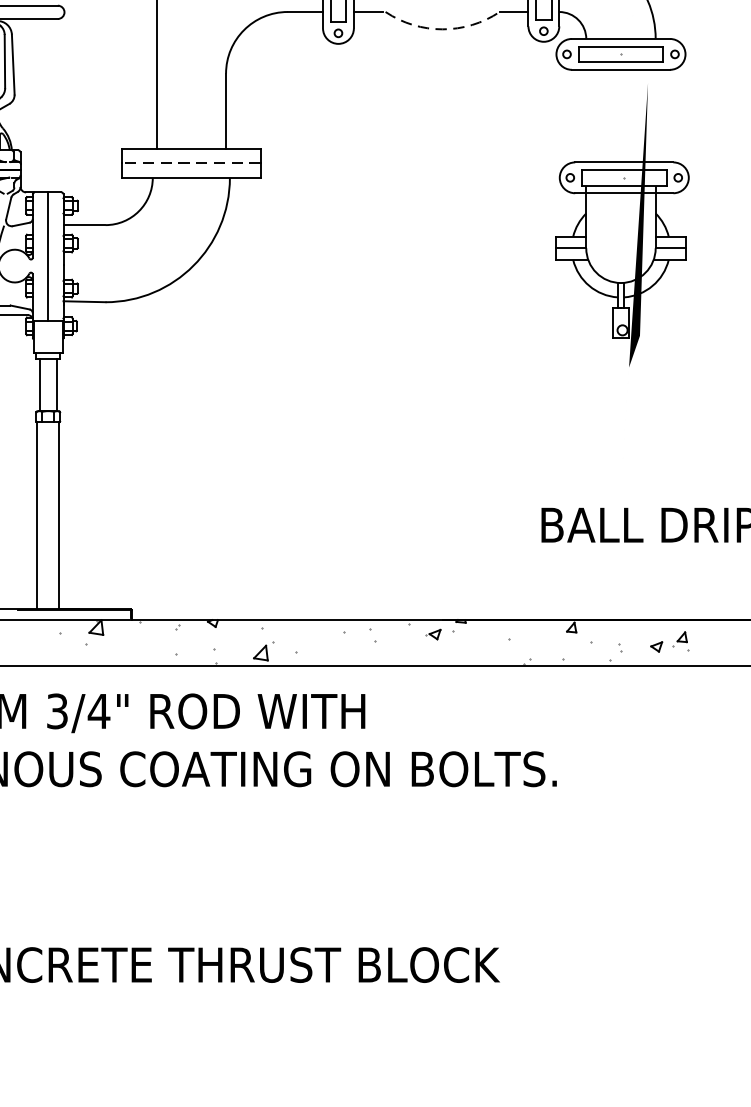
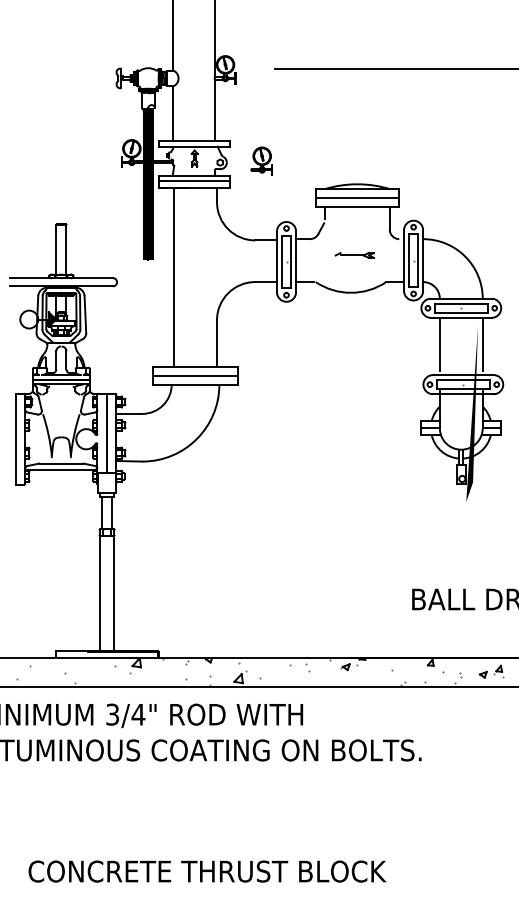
arc: (441, 28) -> (350, 292), dashed -> solid
line: (587, 112) -> (440, 344), added
line: (656, 112) -> (483, 344), added
line: (191, 163) -> (195, 375), dashed -> solid

